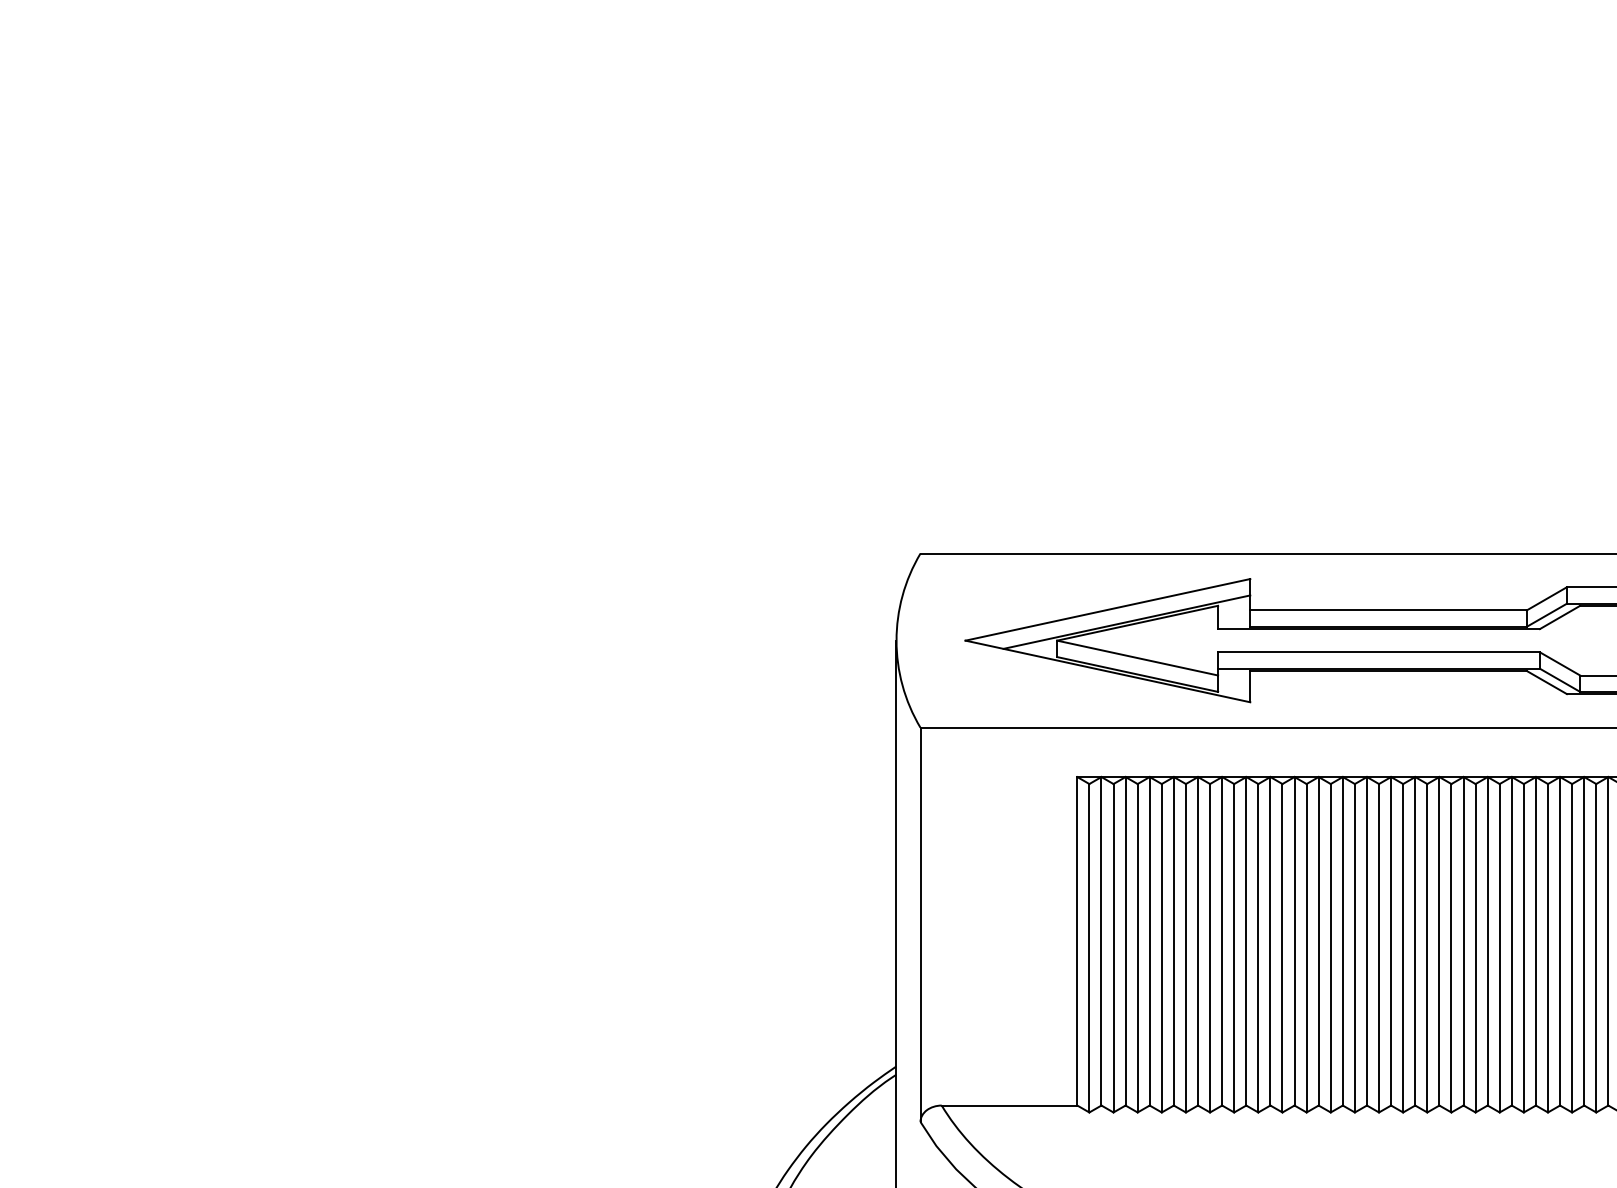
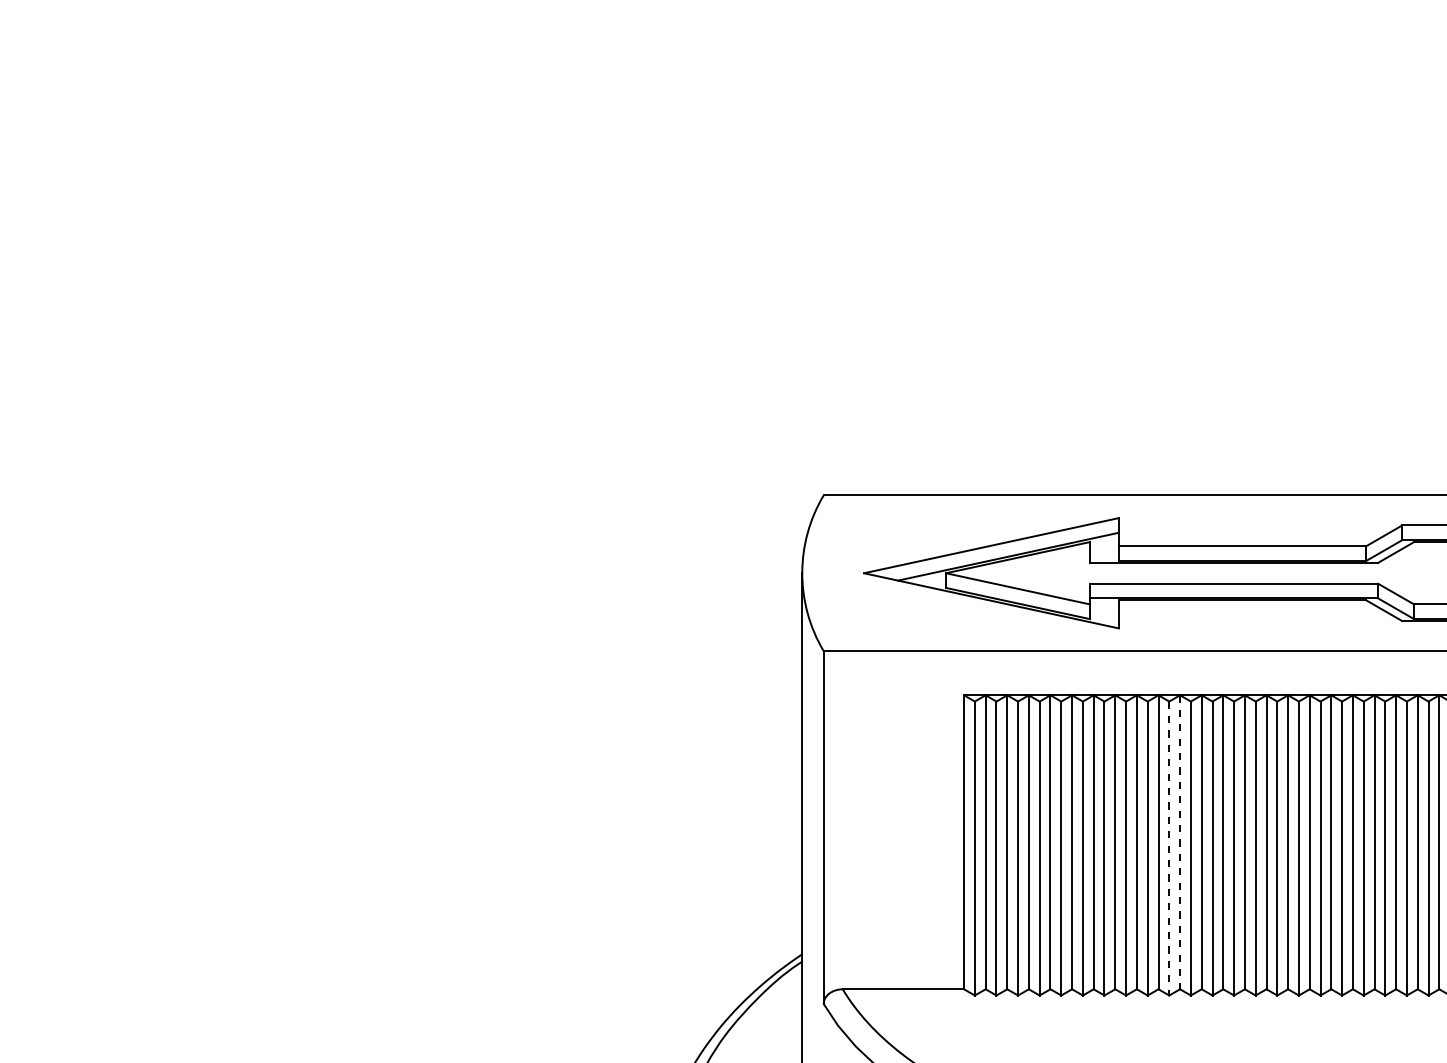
line: (1319, 941) -> (1180, 842), solid -> dashed
line: (1306, 948) -> (1169, 848), solid -> dashed

